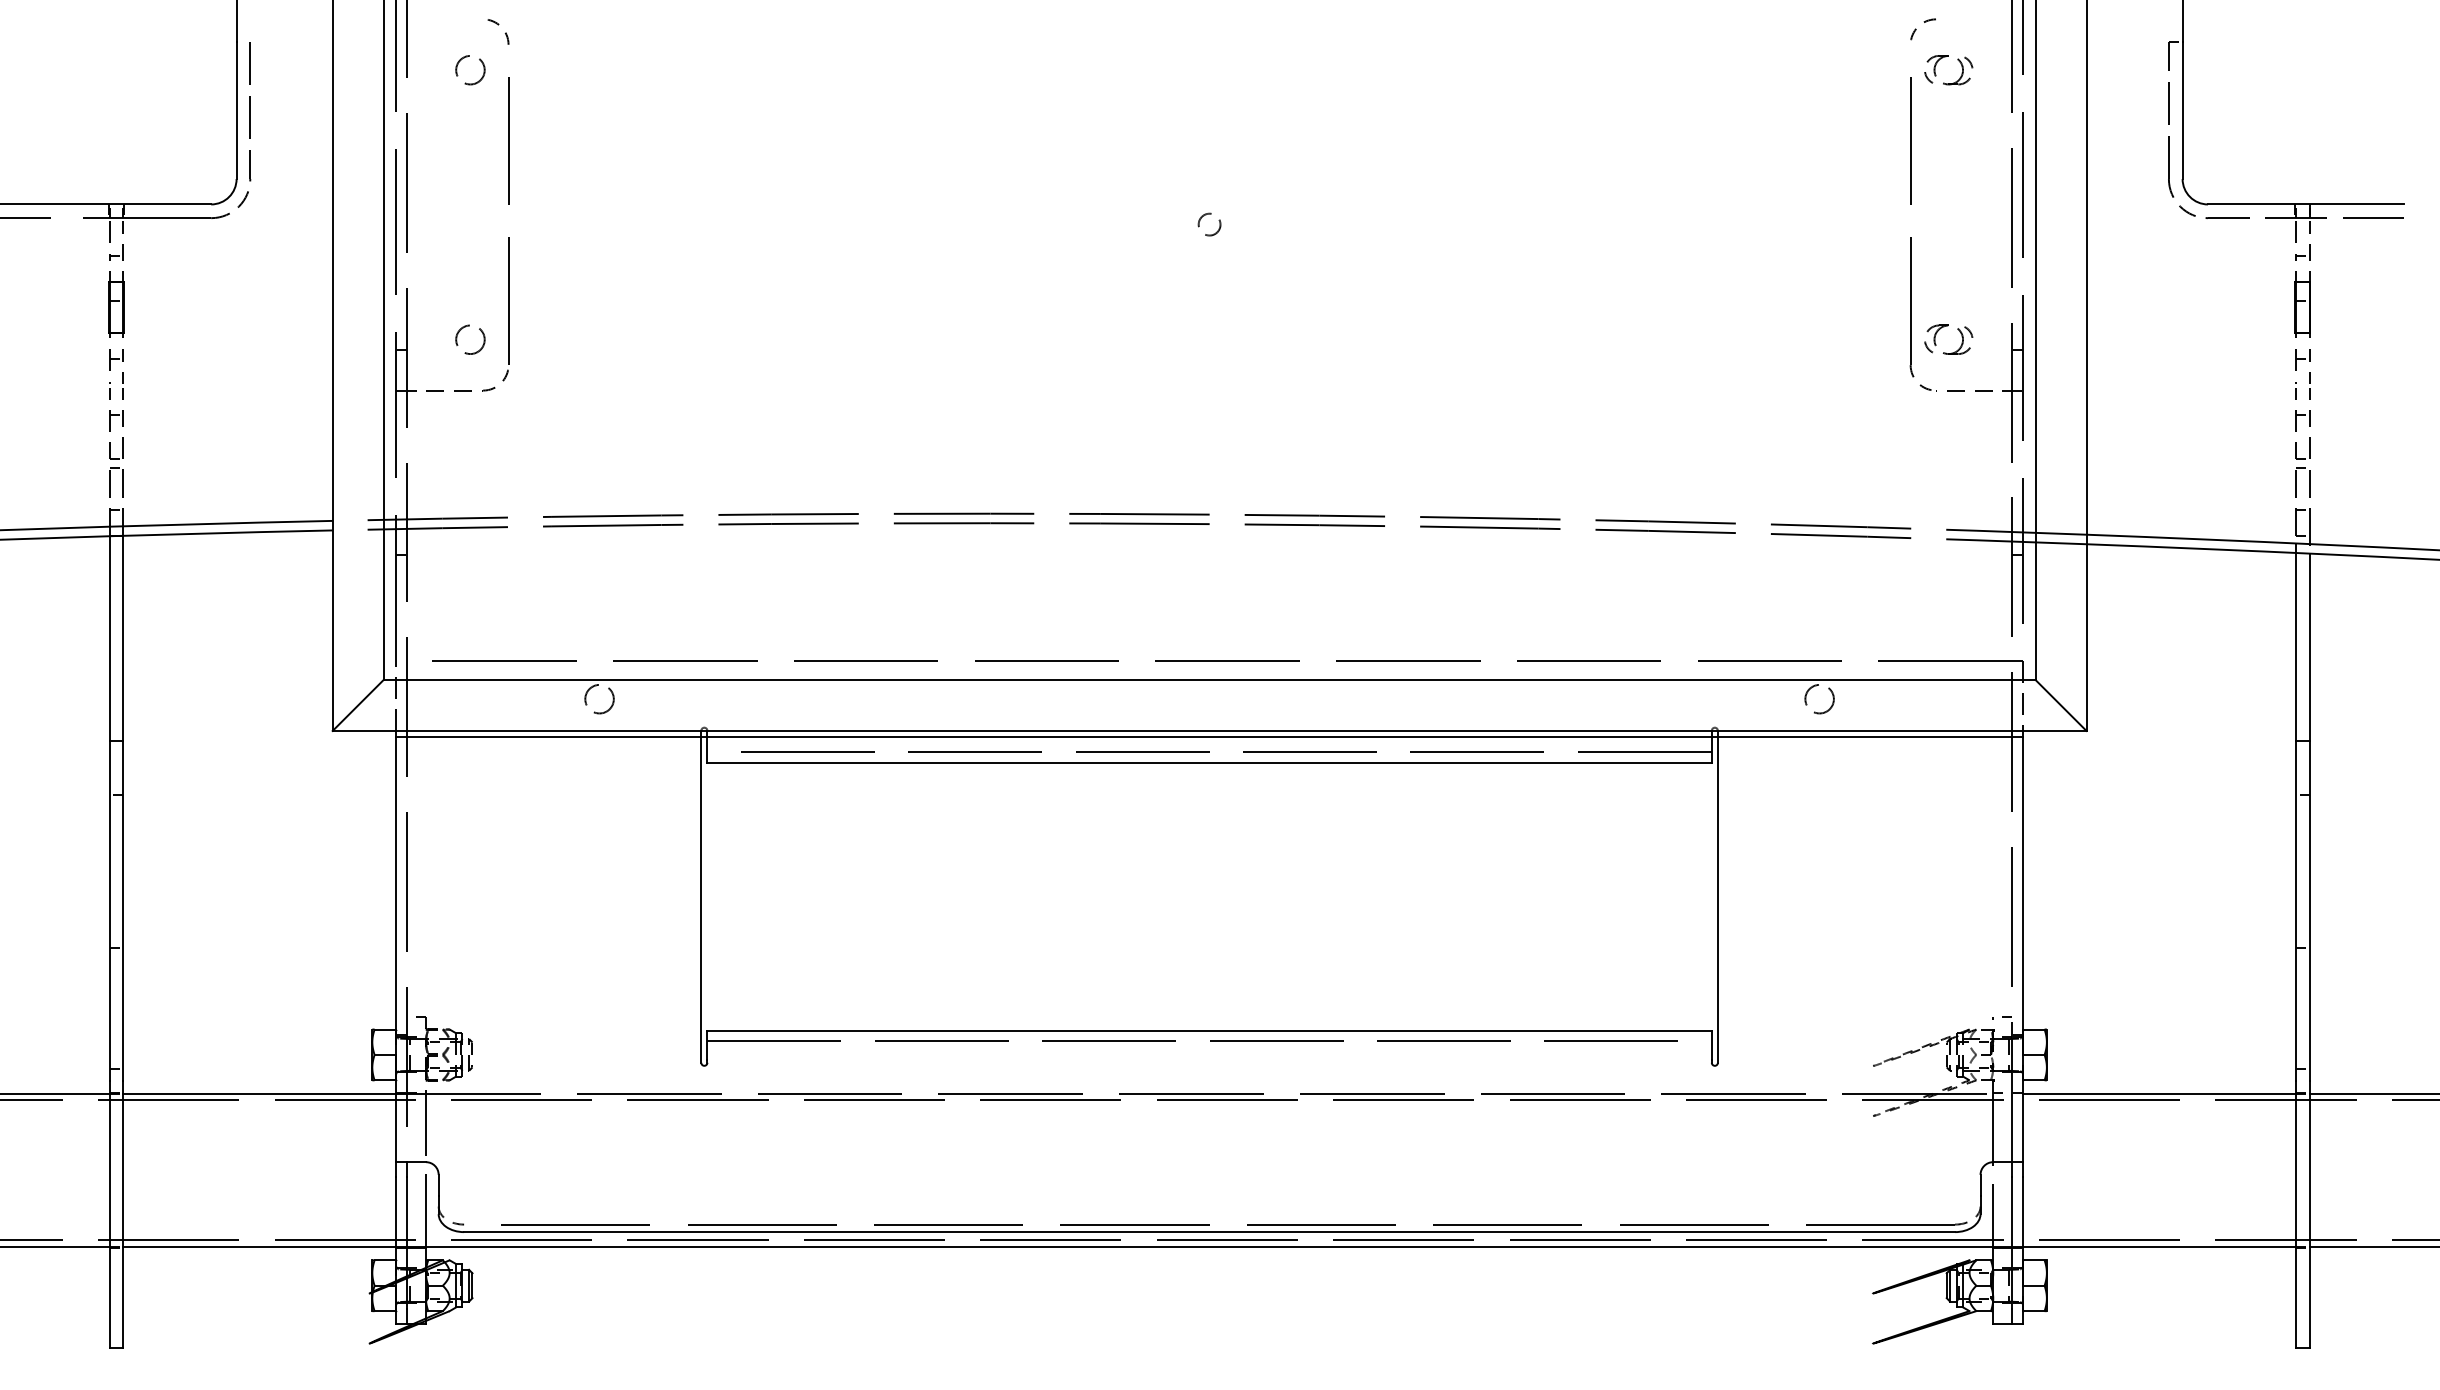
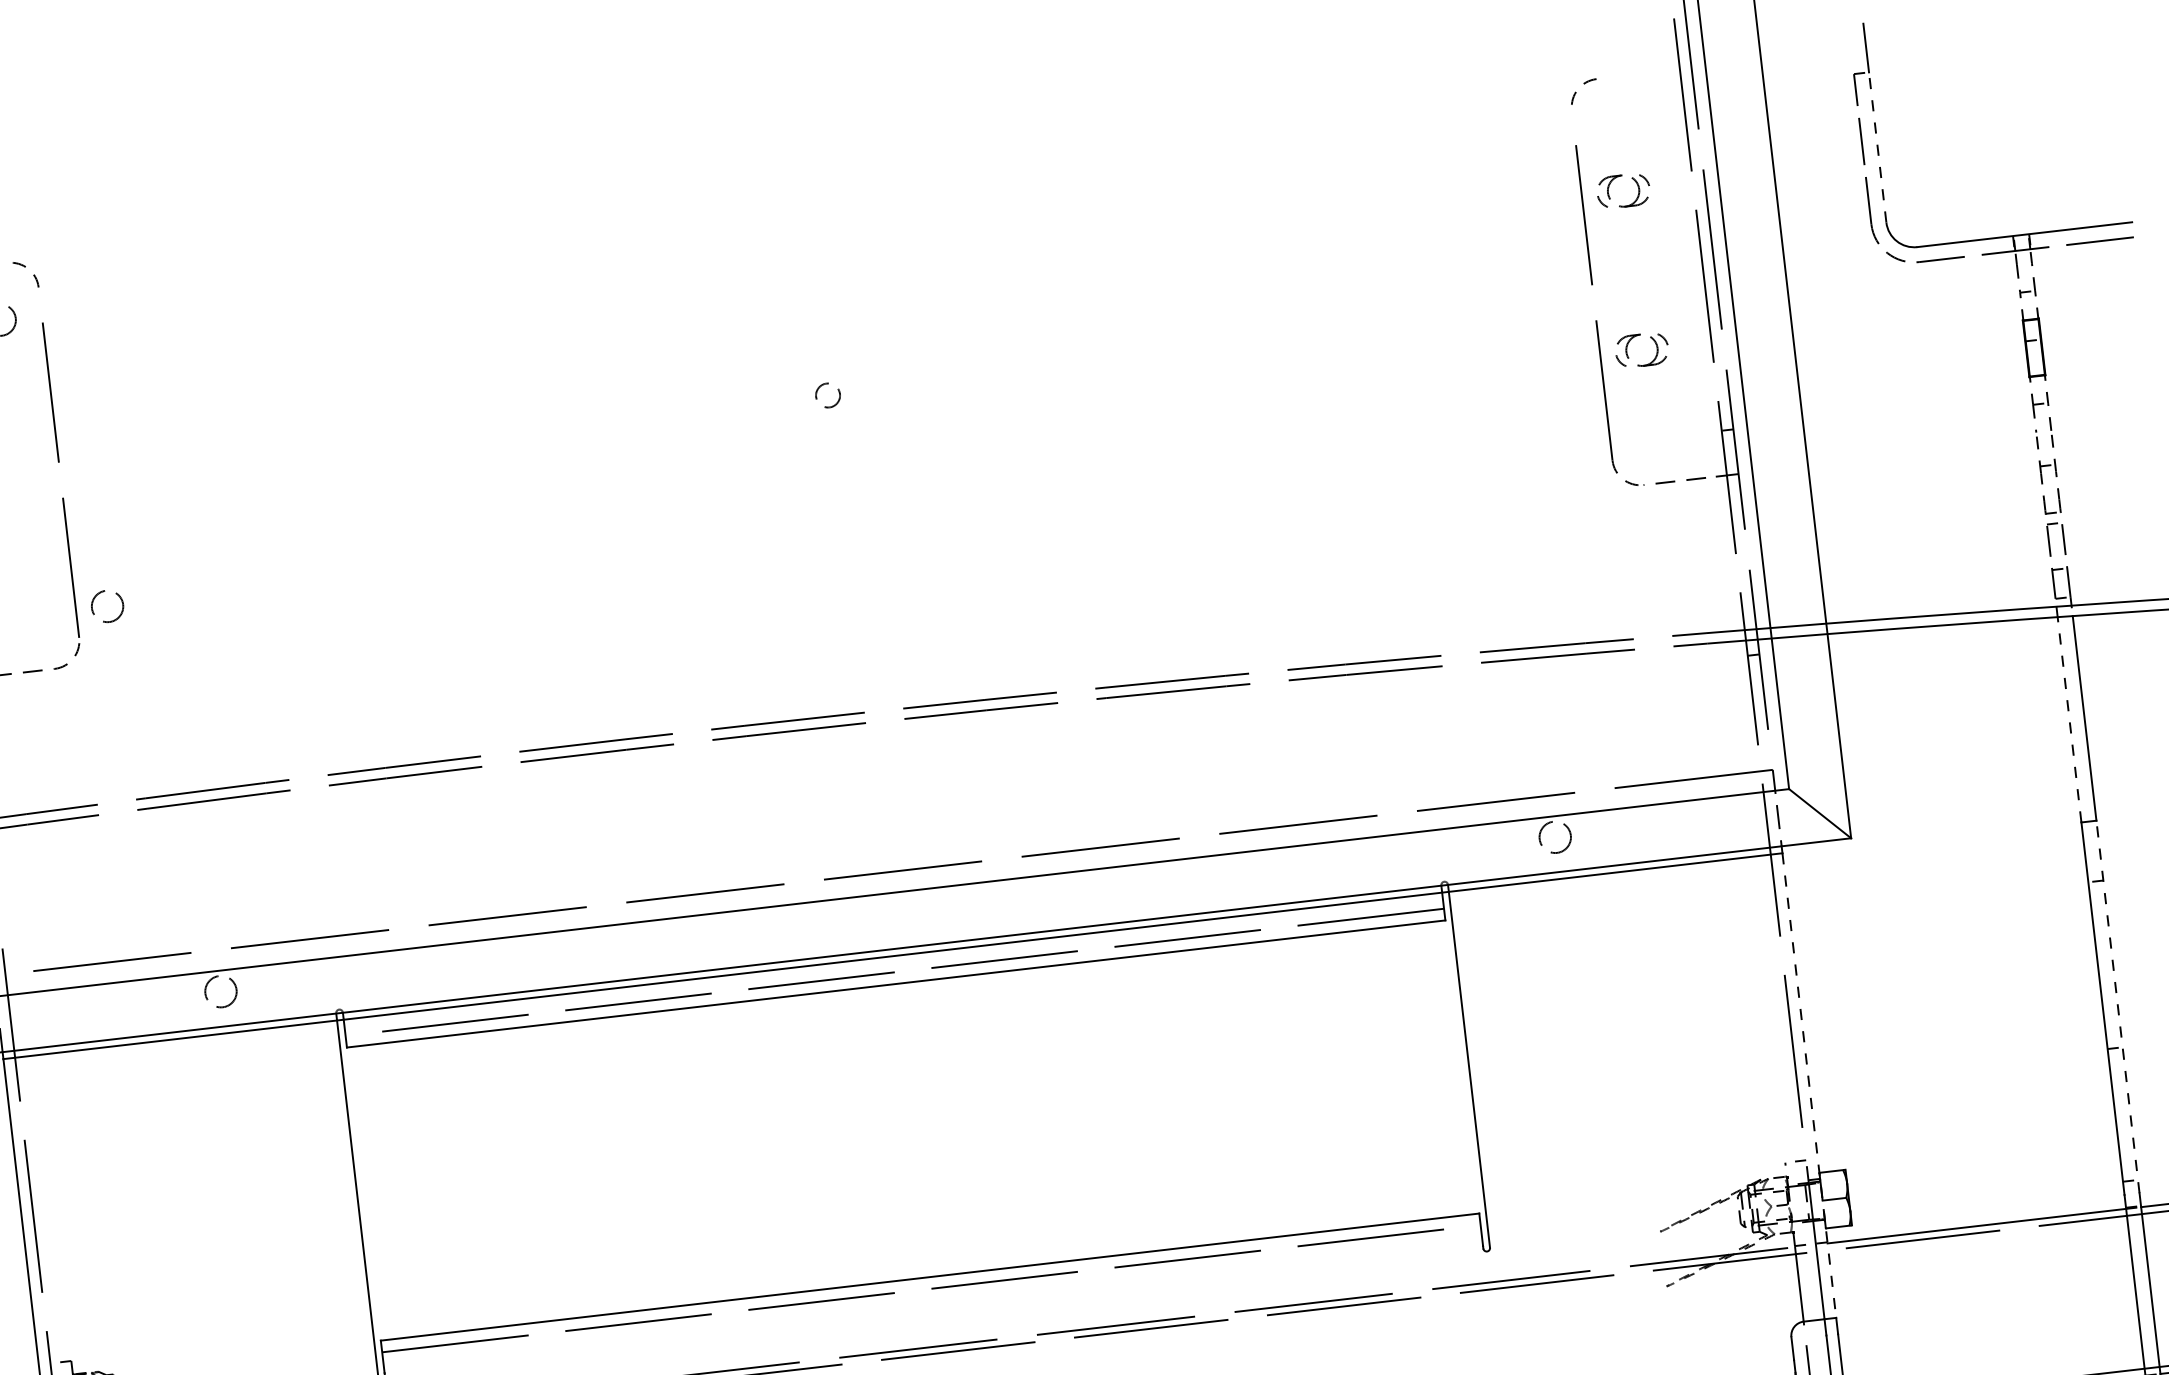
part: (1936, 74) -> (1610, 197), moved
line: (2182, 110) -> (1877, 147), solid -> dashed
part: (1944, 327) -> (1635, 337), moved
circle: (470, 339) -> (107, 606), moved
line: (2295, 646) -> (2068, 719), solid -> dashed
line: (2309, 910) -> (2117, 1006), solid -> dashed
line: (2022, 950) -> (1808, 1086), solid -> dashed

